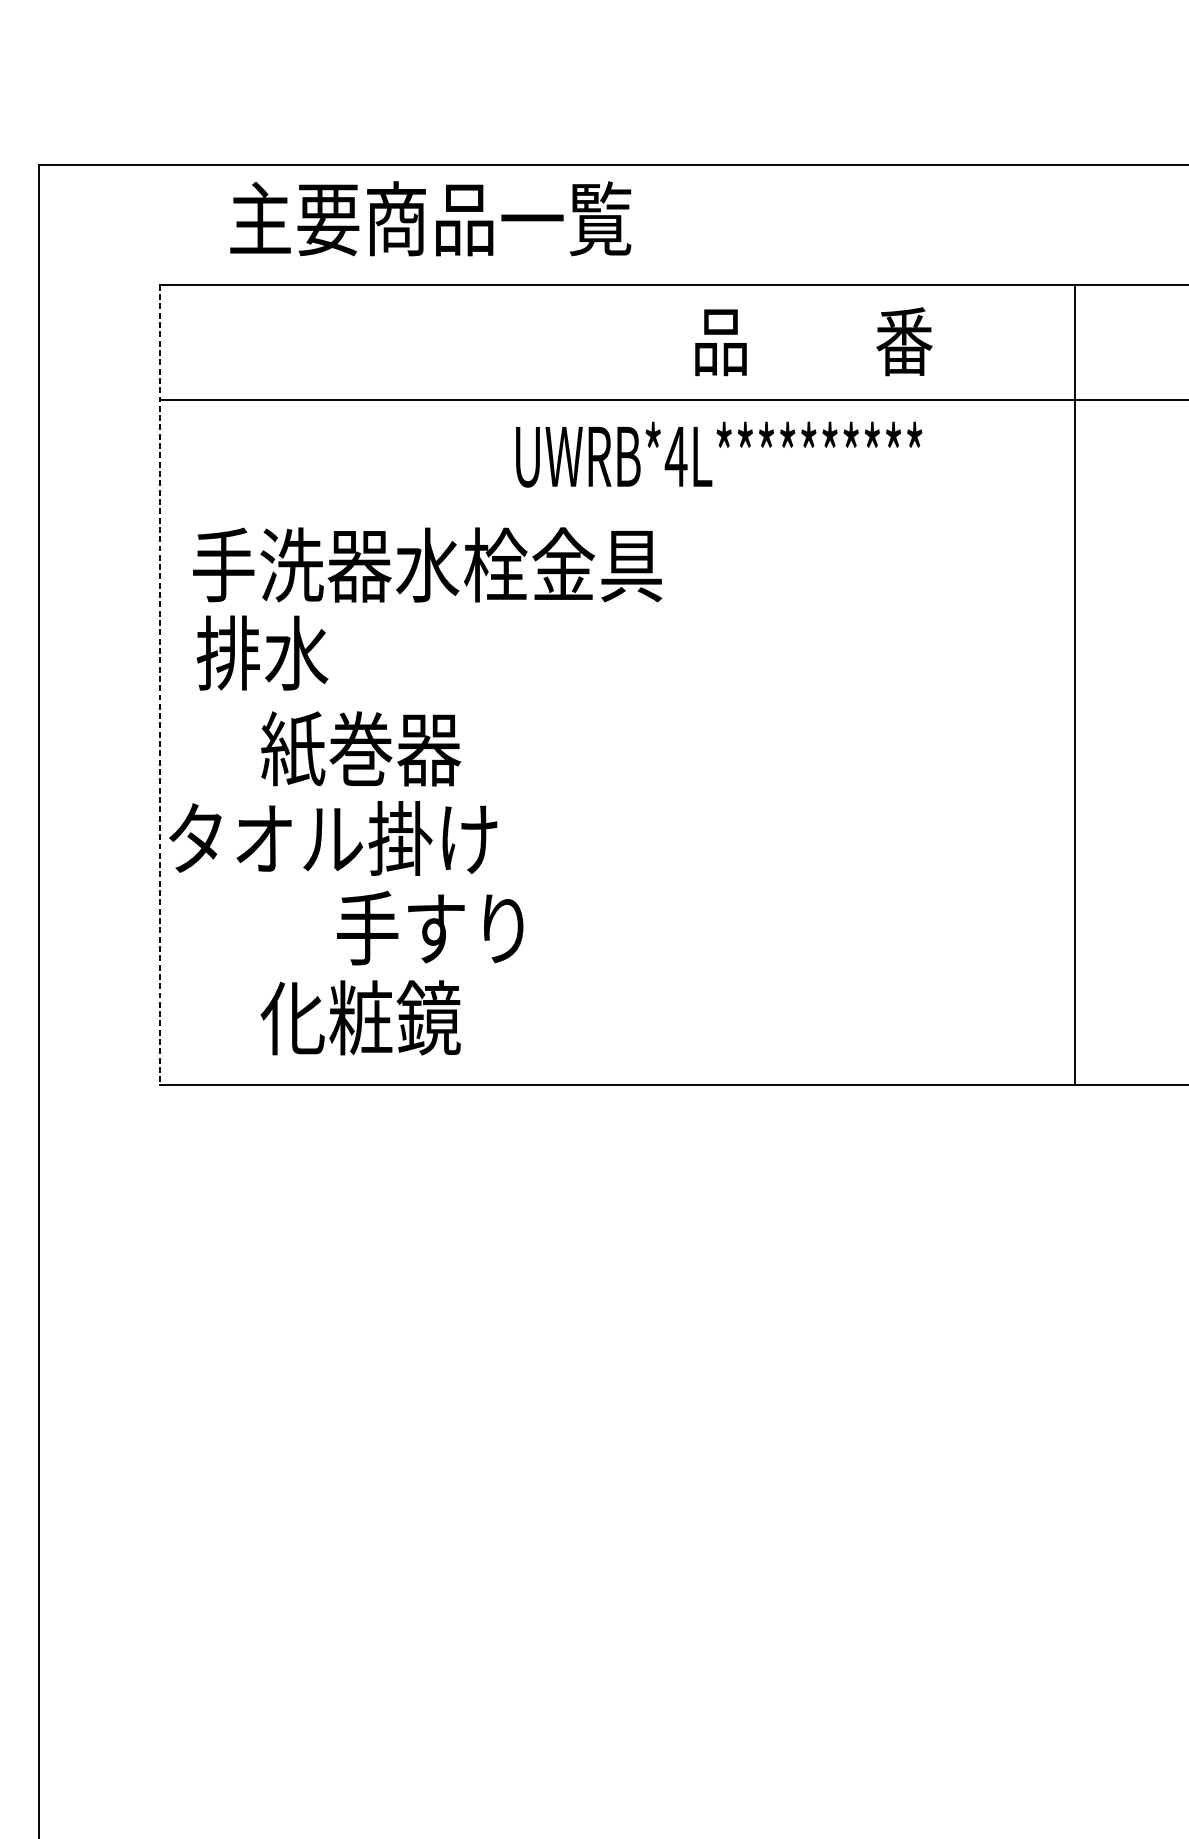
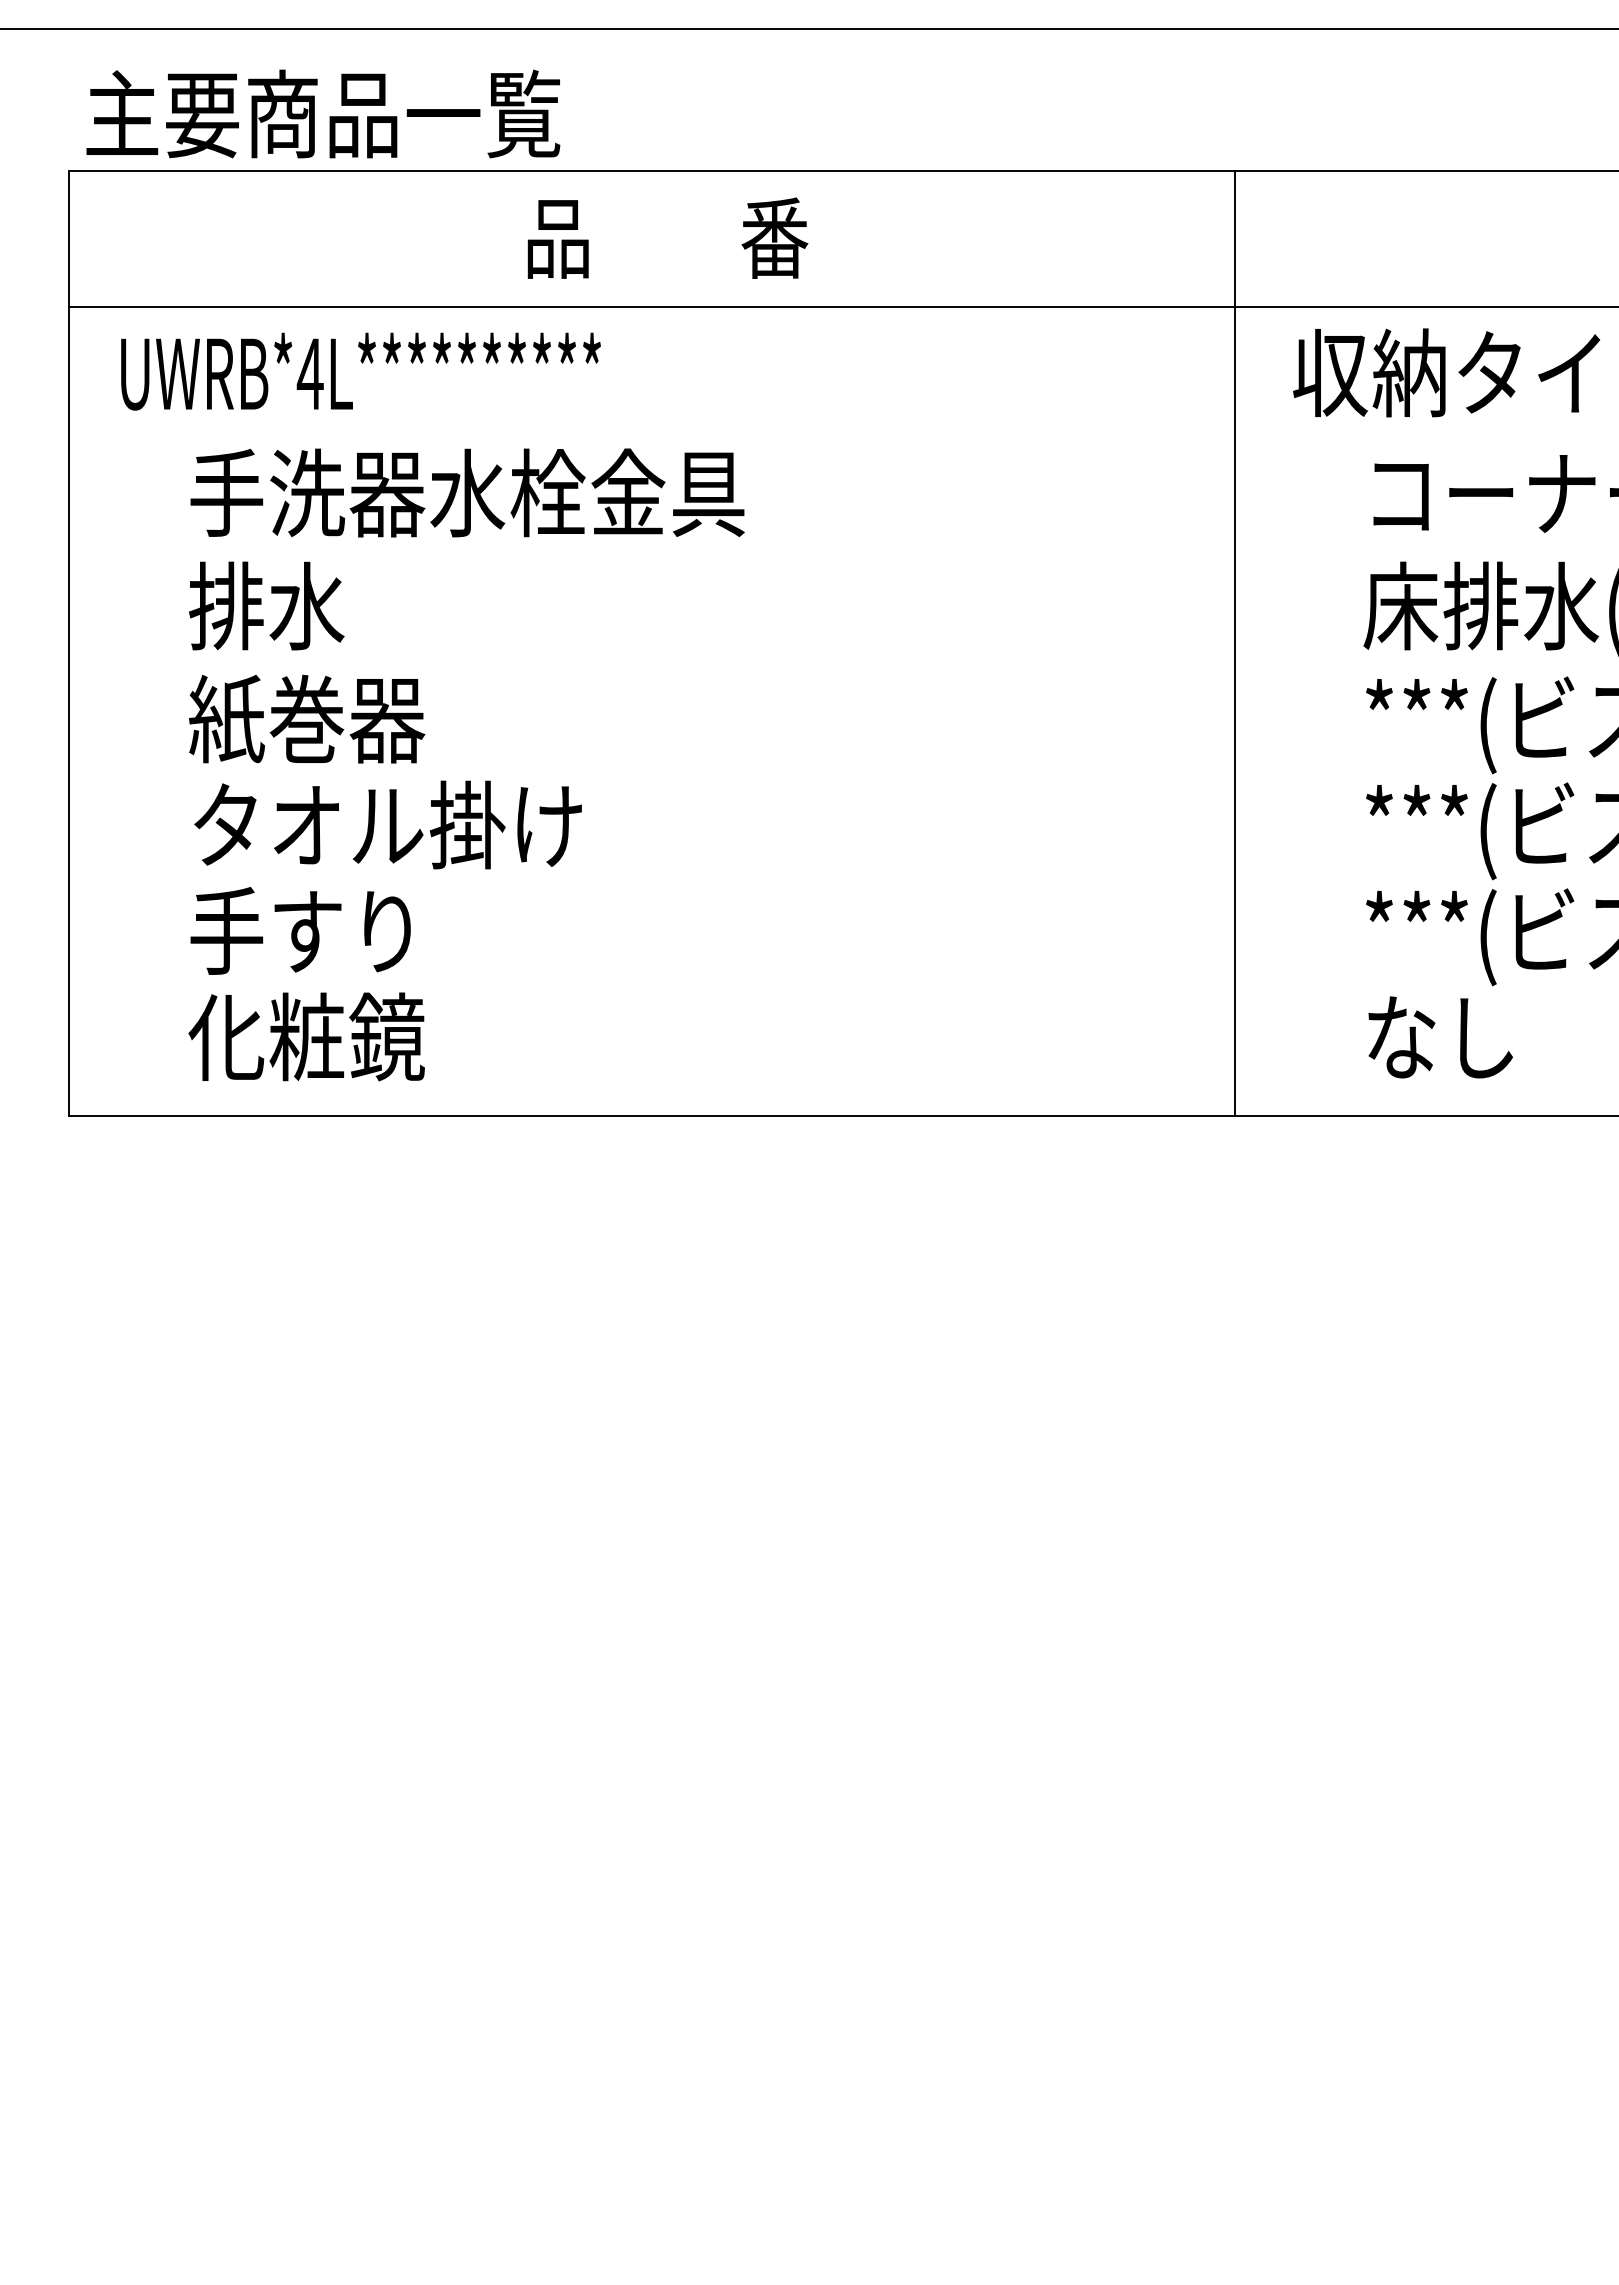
text: (430, 218) -> (323, 113), moved
text: (813, 341) -> (667, 237), moved
text: (718, 454) -> (360, 371), moved
text: (427, 564) -> (467, 492), moved
text: (262, 652) -> (266, 605), moved
line: (1075, 683) -> (1235, 642), moved
line: (159, 684) -> (69, 643), dashed -> solid
text: (332, 838) -> (387, 824), moved
text: (429, 927) -> (300, 930), moved

